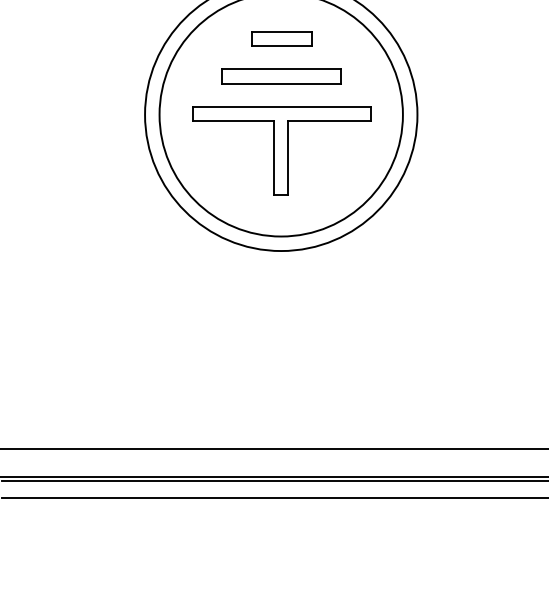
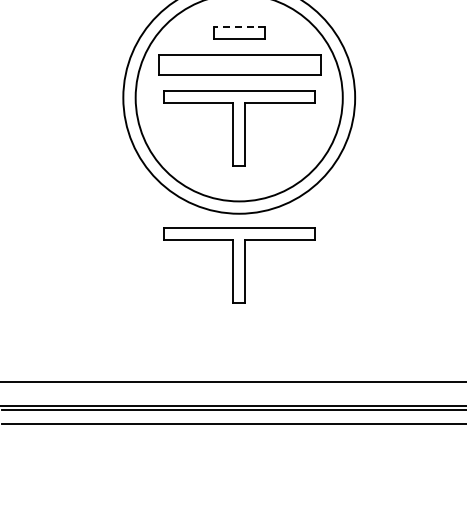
line: (281, 32) -> (239, 27), solid -> dashed
part: (281, 75) -> (239, 64), size x1.6
part: (281, 311) -> (239, 265), added

